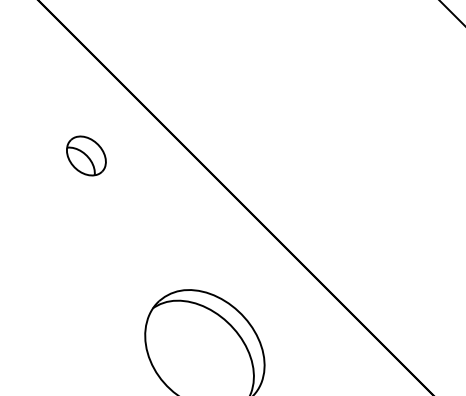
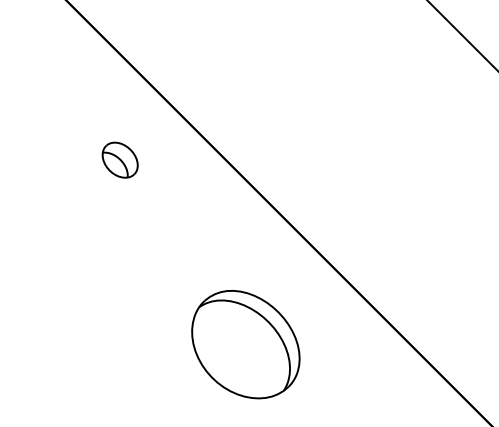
part: (85, 155) -> (119, 159), moved

